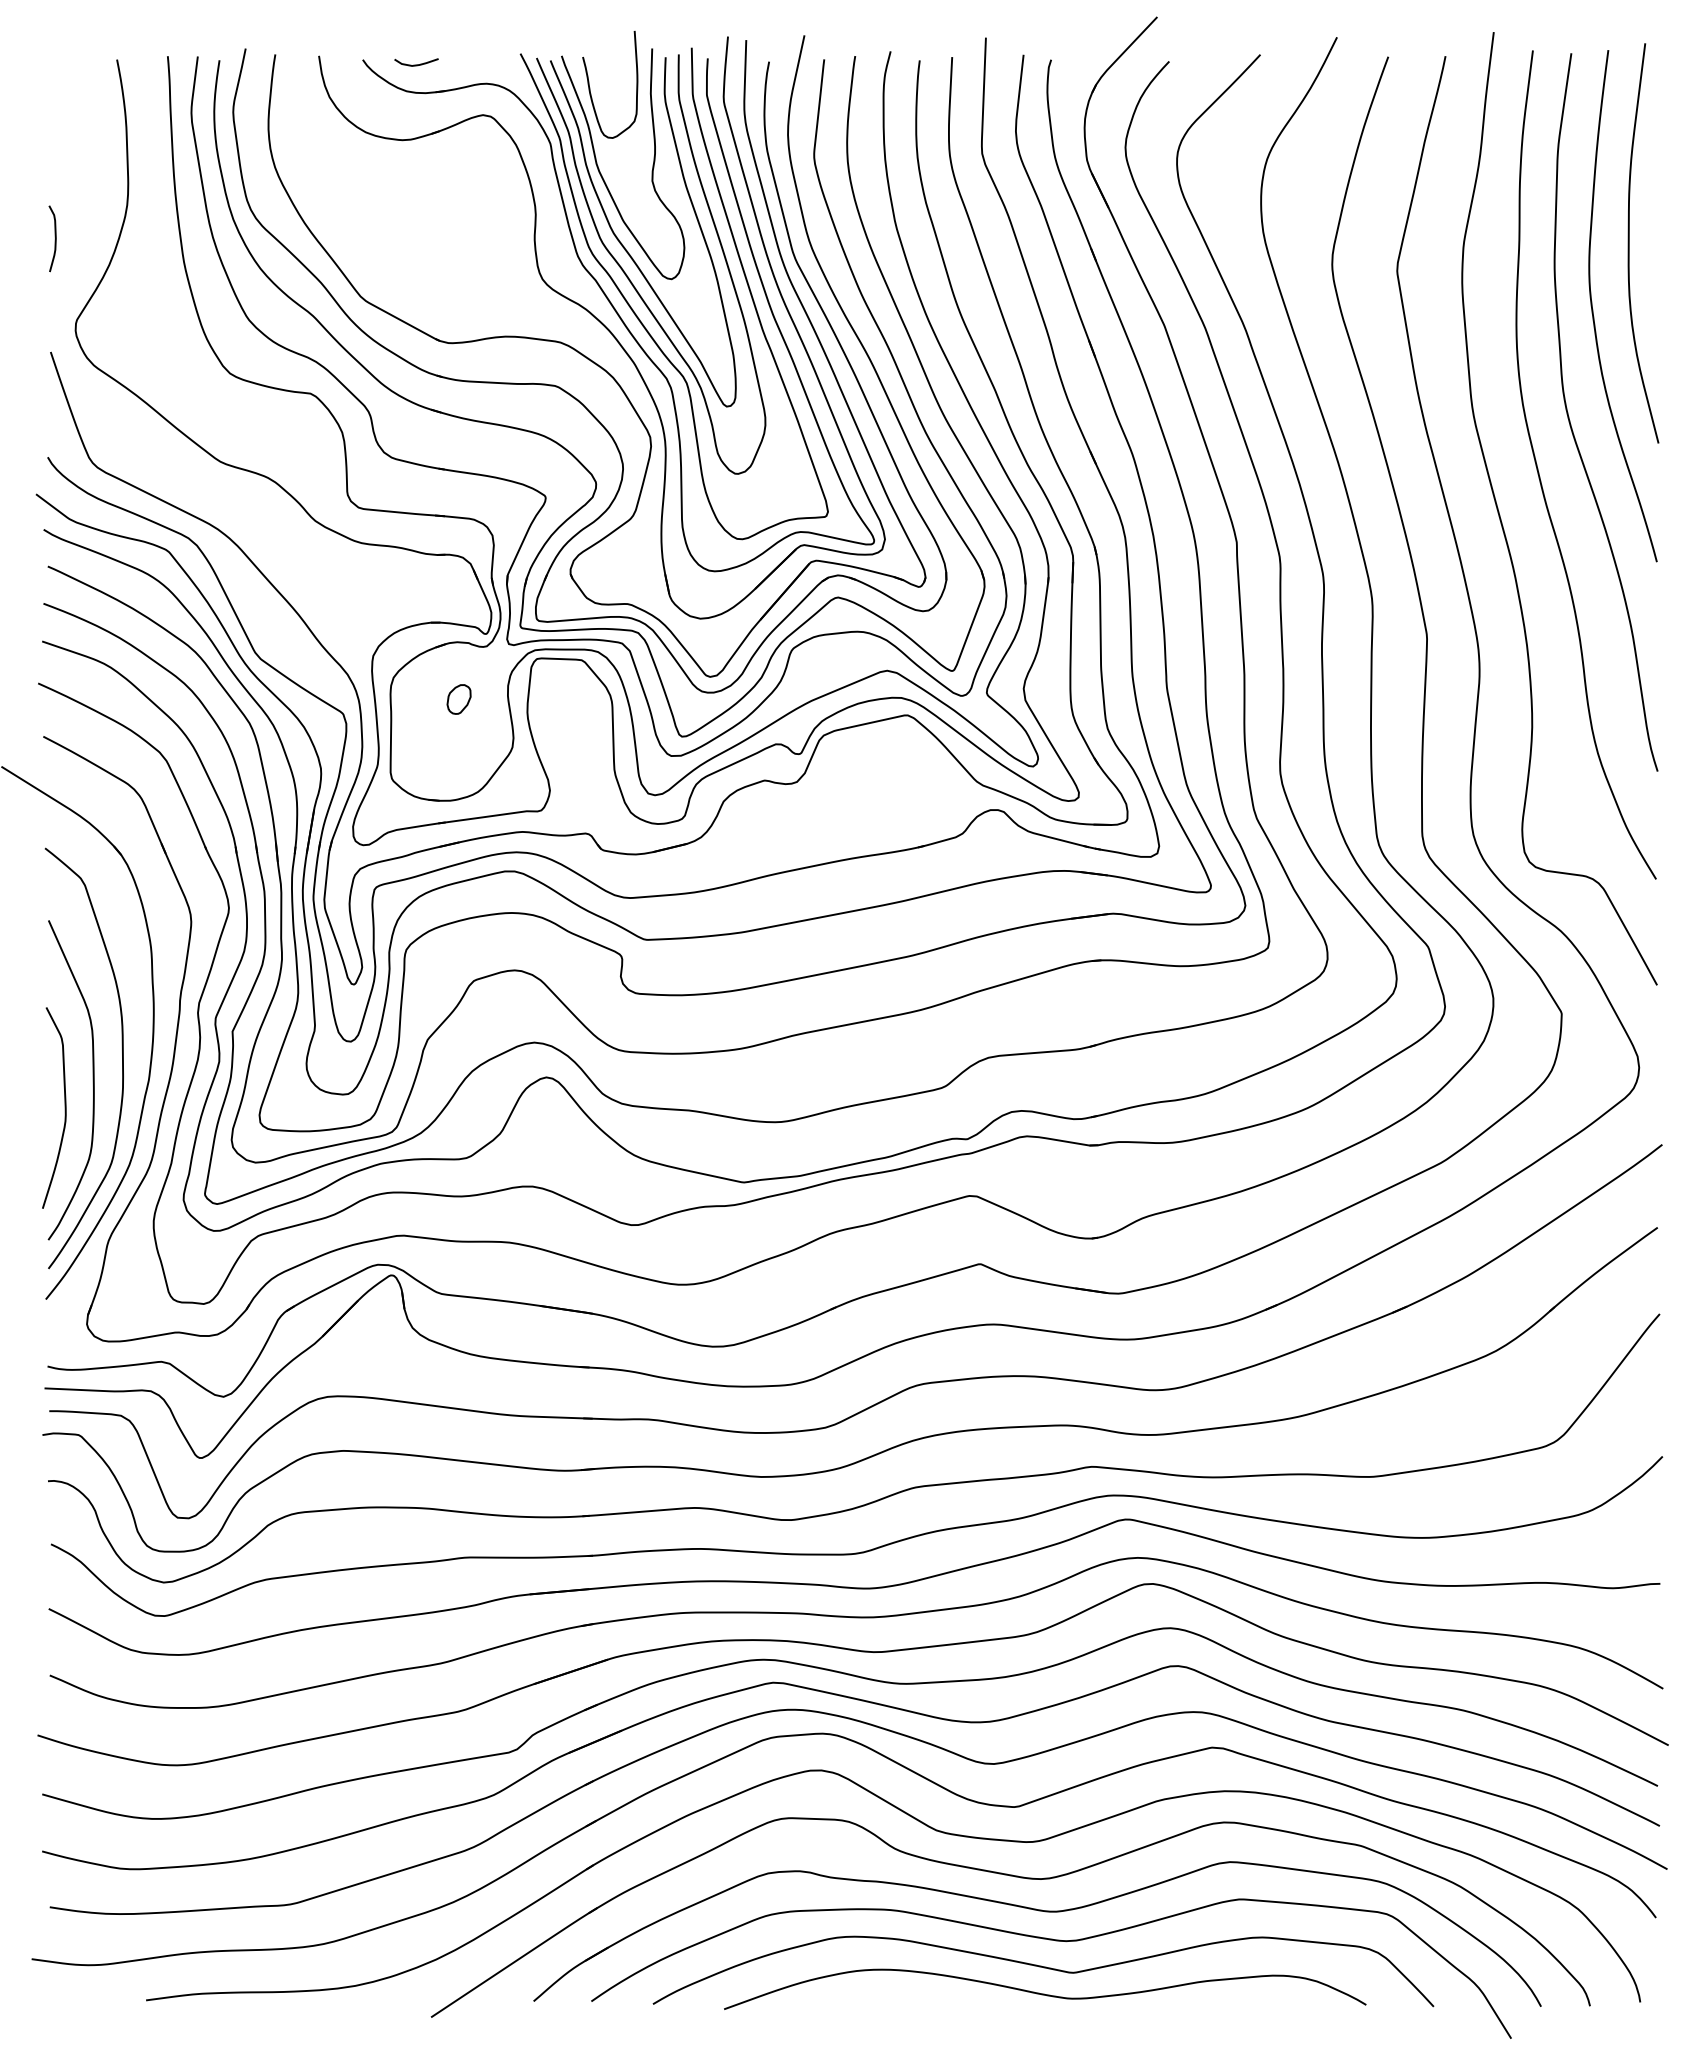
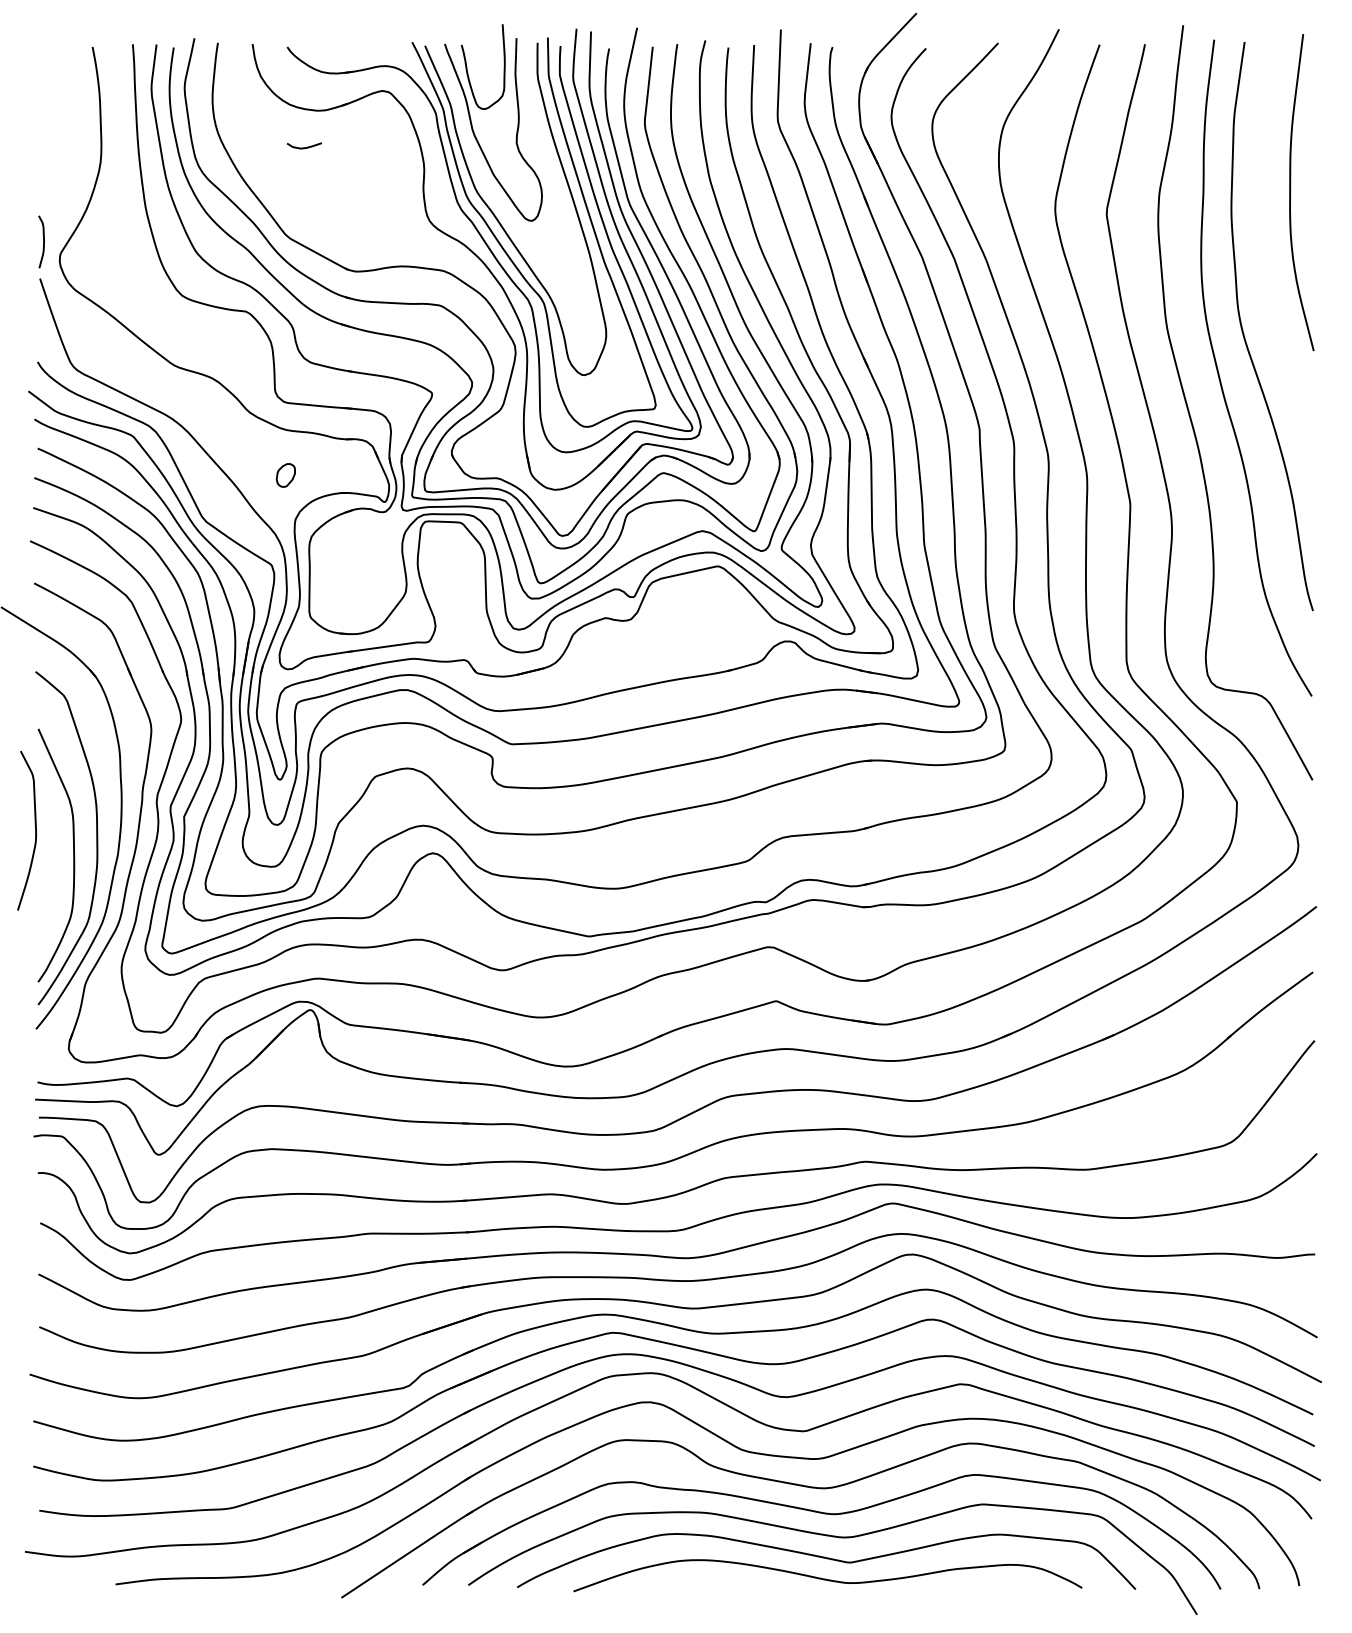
curve: (416, 64) -> (304, 147), moved
curve: (54, 237) -> (43, 240), moved
curve: (625, 247) -> (495, 195), removed
curve: (1593, 309) -> (1262, 244), removed
part: (458, 699) -> (285, 475), moved
curve: (64, 1107) -> (35, 830), moved

